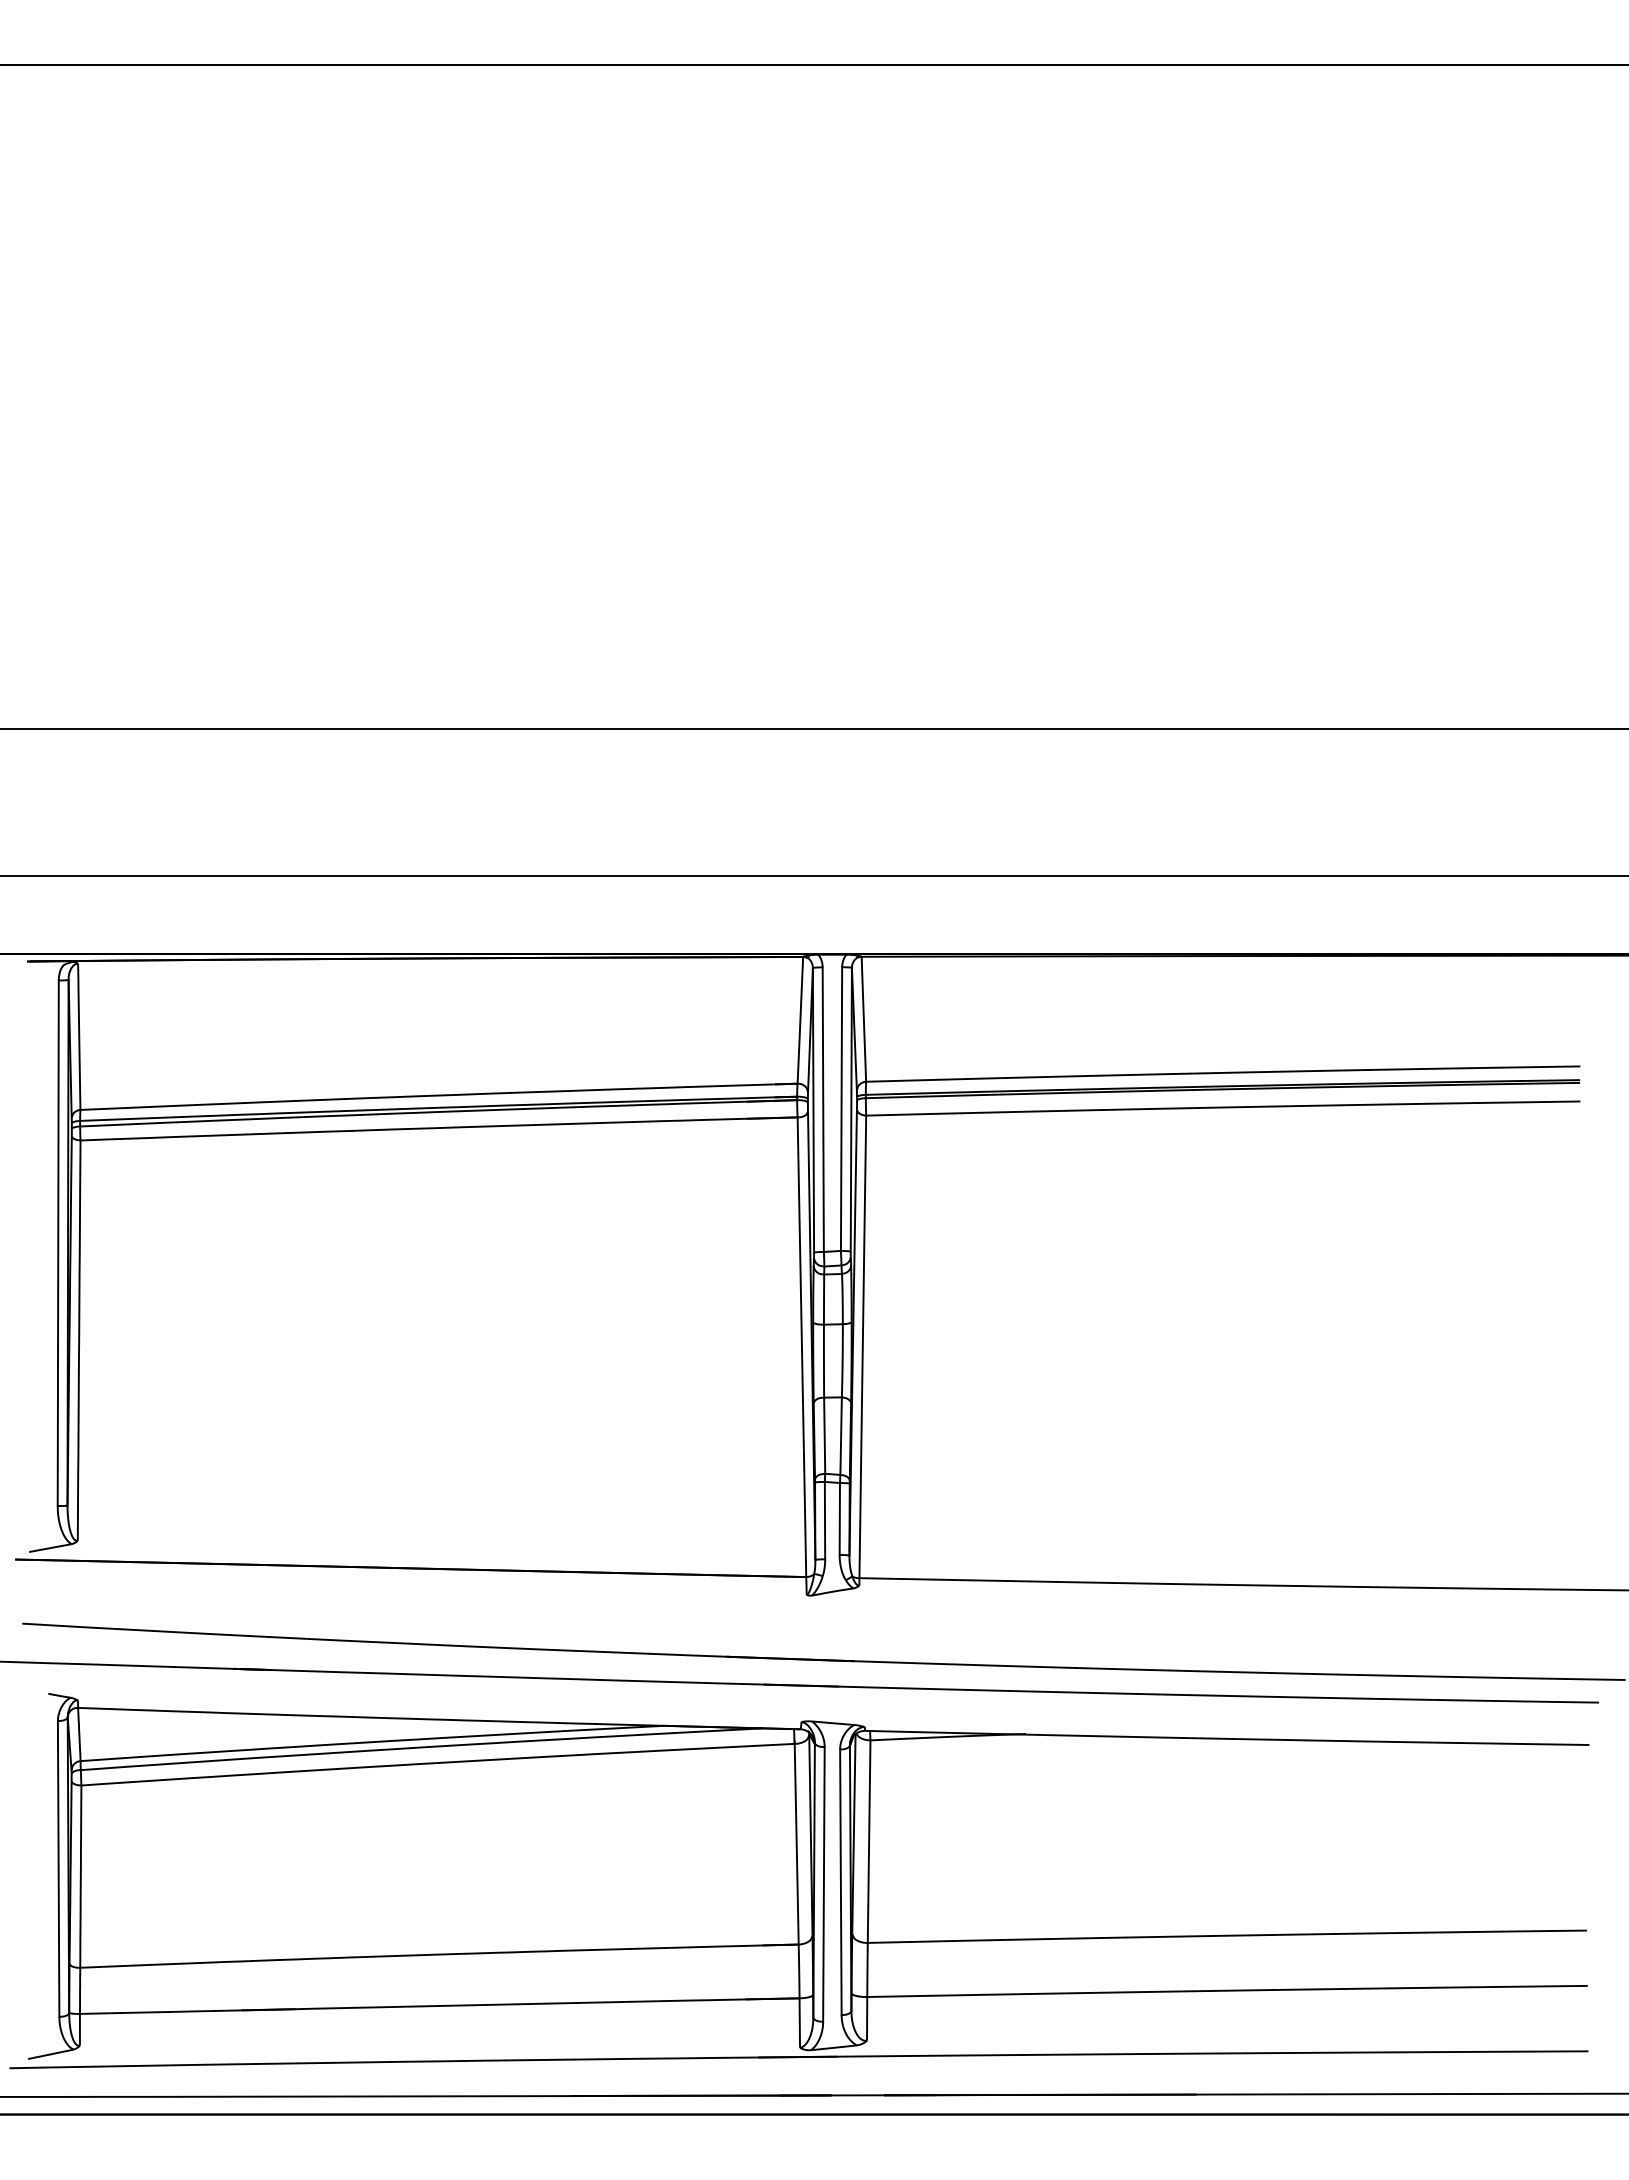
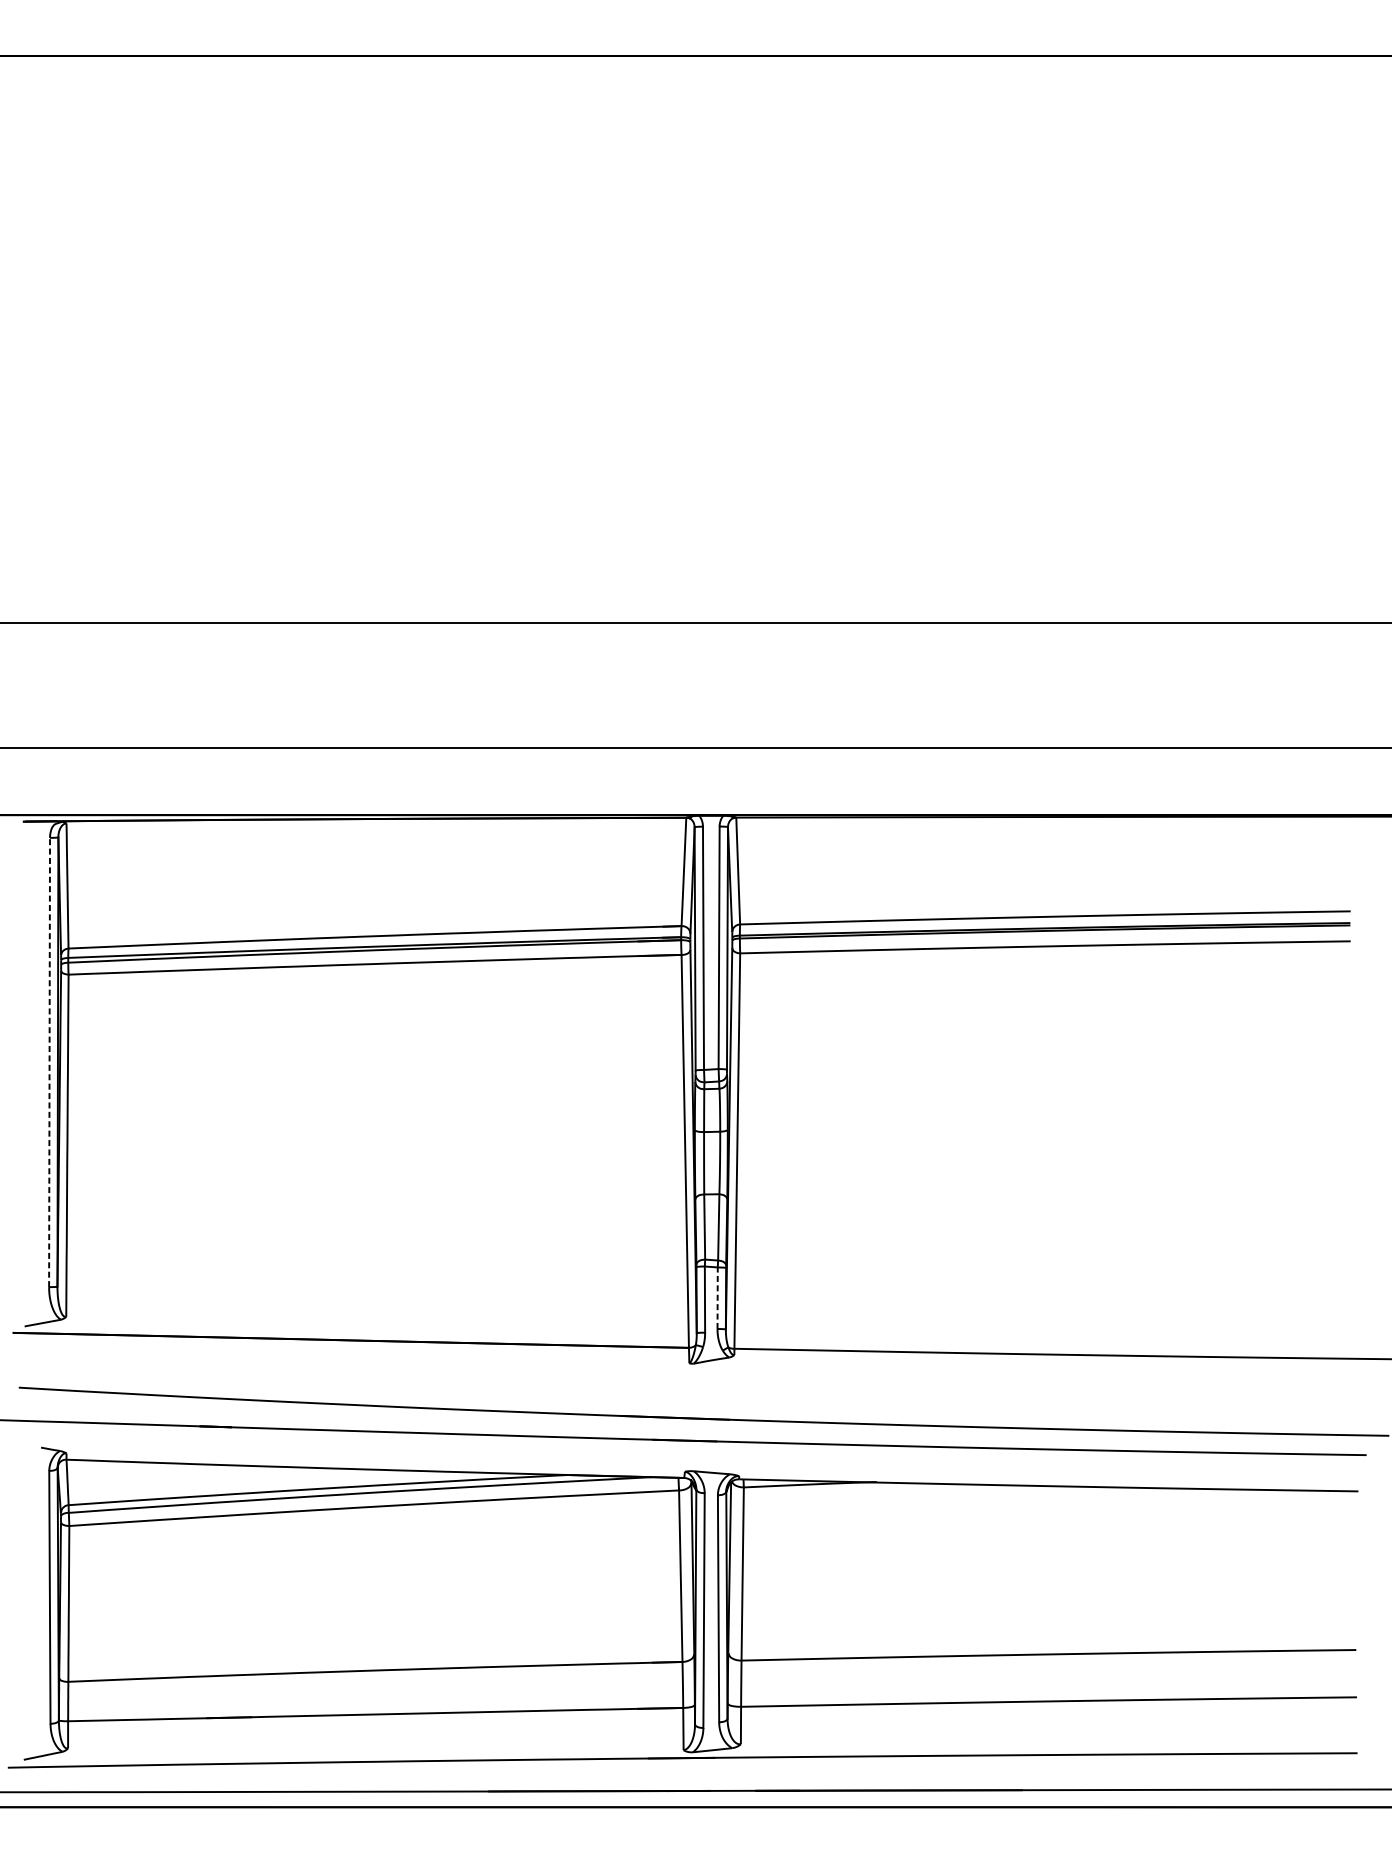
line: (58, 1243) -> (49, 1062), solid -> dashed
line: (839, 1518) -> (717, 1297), solid -> dashed

